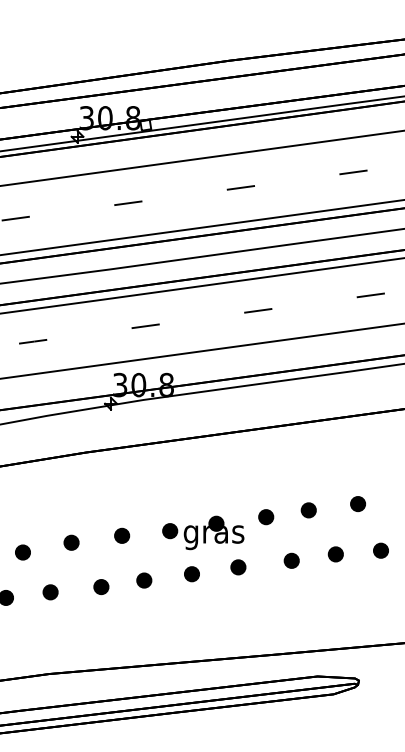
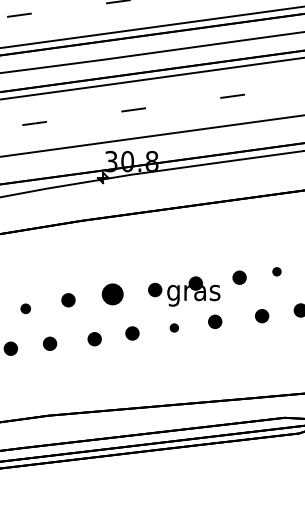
part: (308, 510) -> (276, 271), size x0.6
part: (122, 535) -> (113, 293), size x1.6
part: (22, 552) -> (25, 308), size x0.7
part: (191, 574) -> (173, 328), size x0.6

